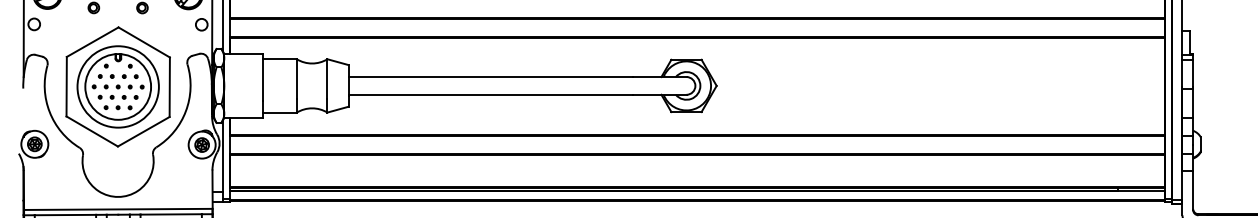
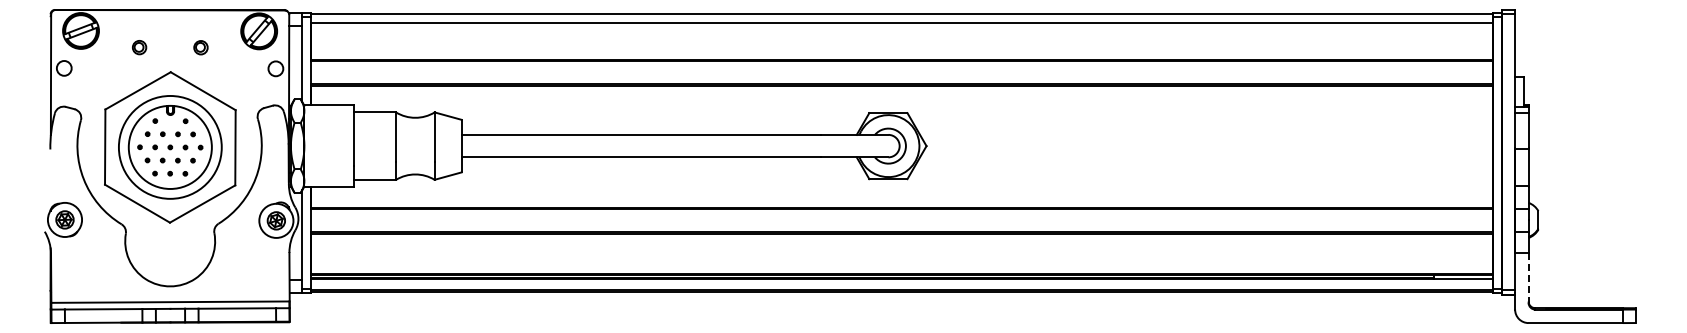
line: (1193, 190) -> (1528, 278), solid -> dashed

